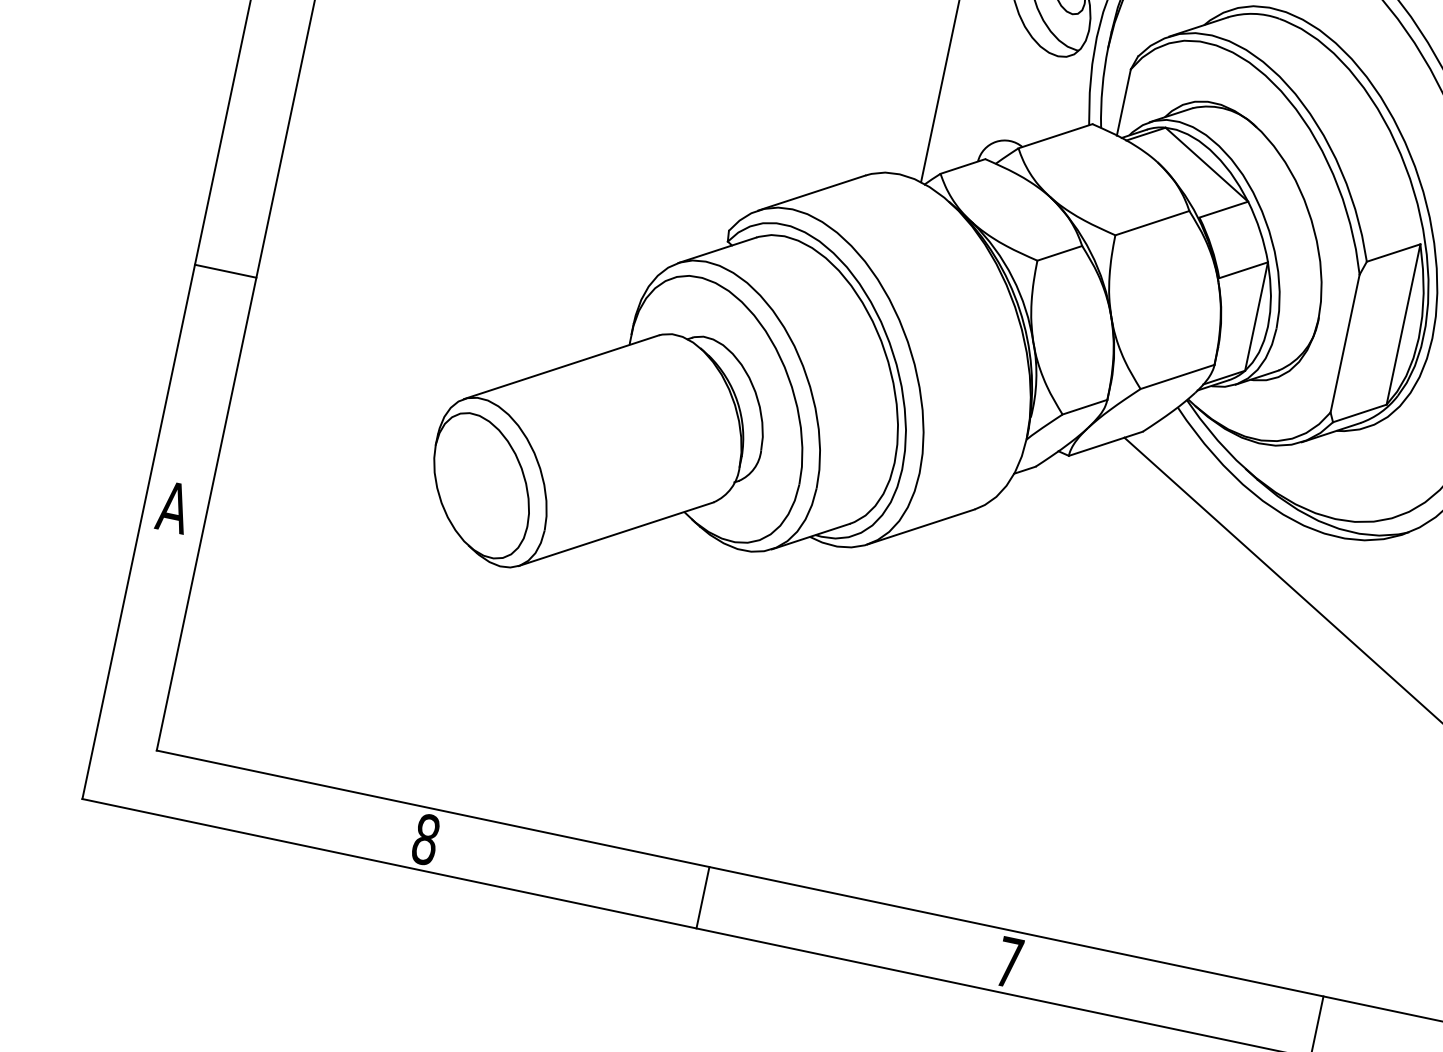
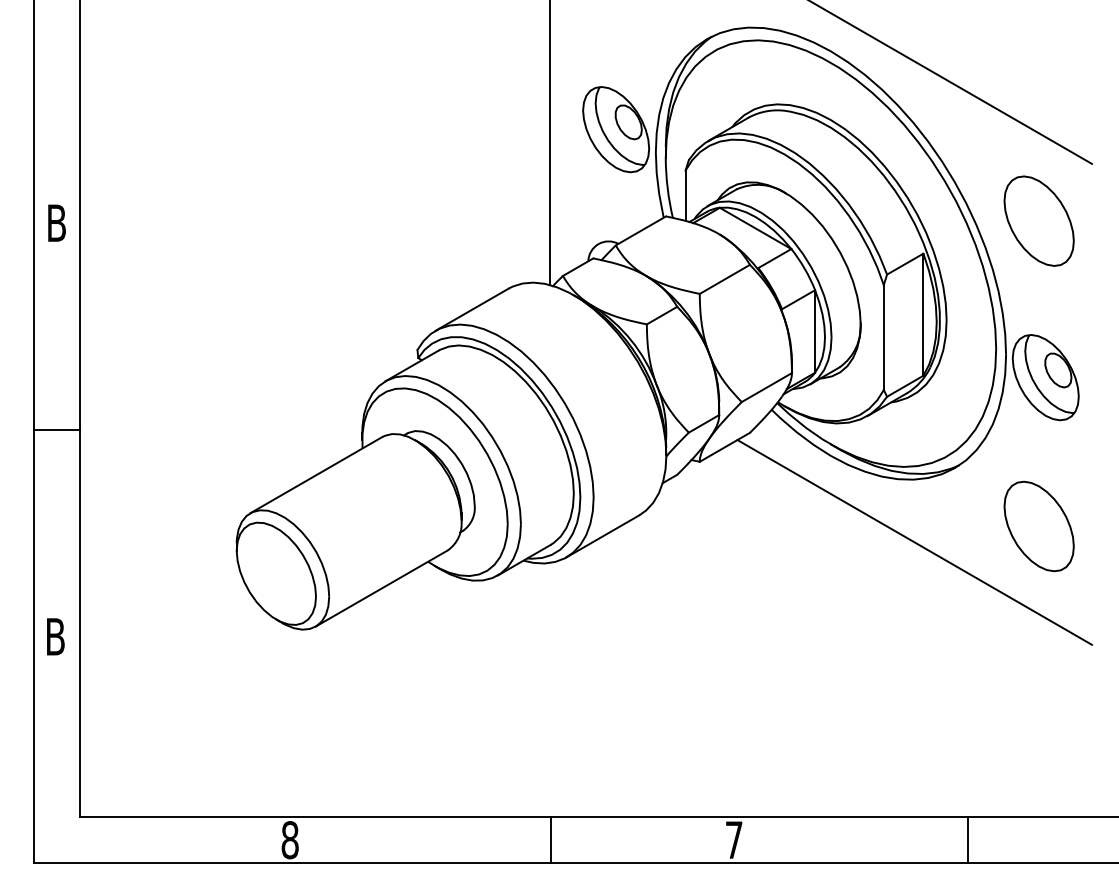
line: (225, 270) -> (56, 429), moved
text: (174, 507) -> (55, 636), A -> B
line: (702, 896) -> (550, 839), moved

